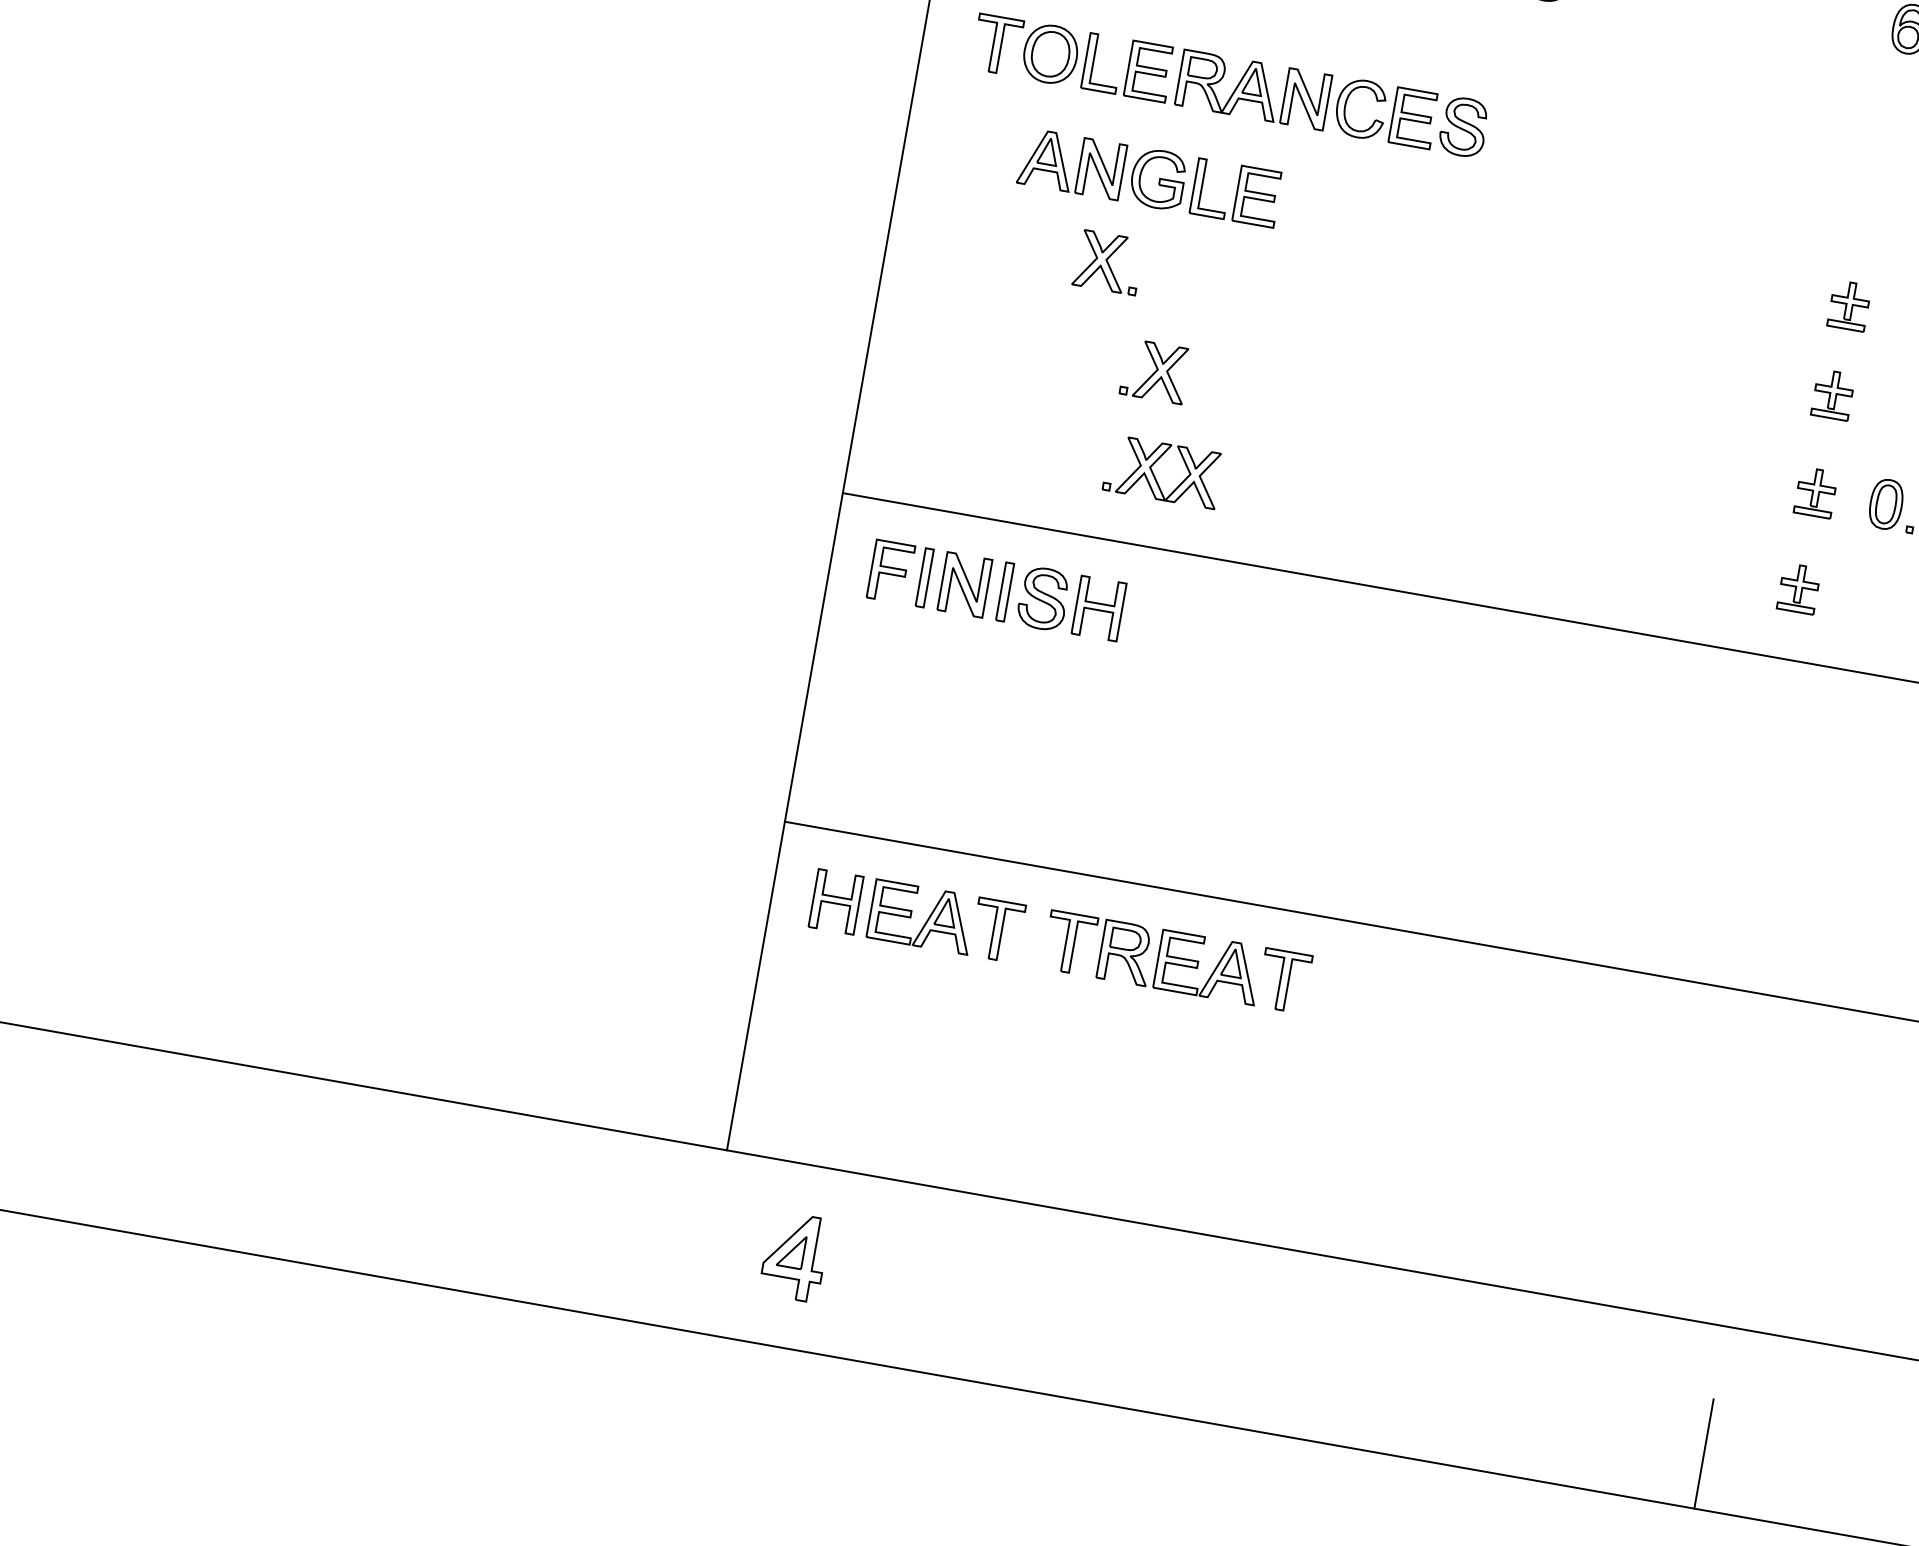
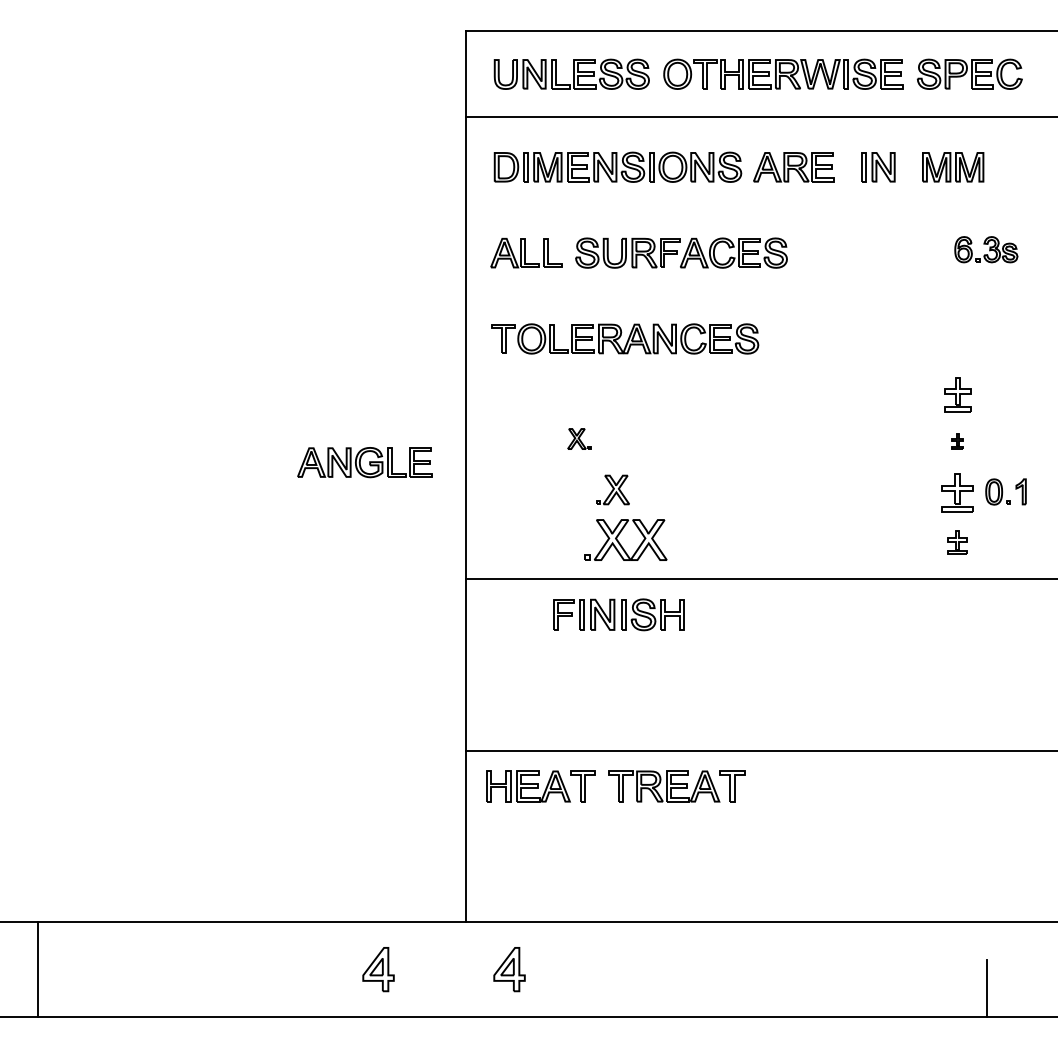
part: (1149, 177) -> (364, 462), moved
part: (1108, 261) -> (579, 438), size x0.7
part: (1848, 304) -> (957, 394), size x1.4
part: (1832, 395) -> (957, 441), size x0.6
part: (1162, 470) -> (625, 539), size x1.4
part: (1816, 490) -> (957, 491), size x1.6
part: (995, 589) -> (618, 614), moved
part: (543, 1212) -> (378, 969), added

